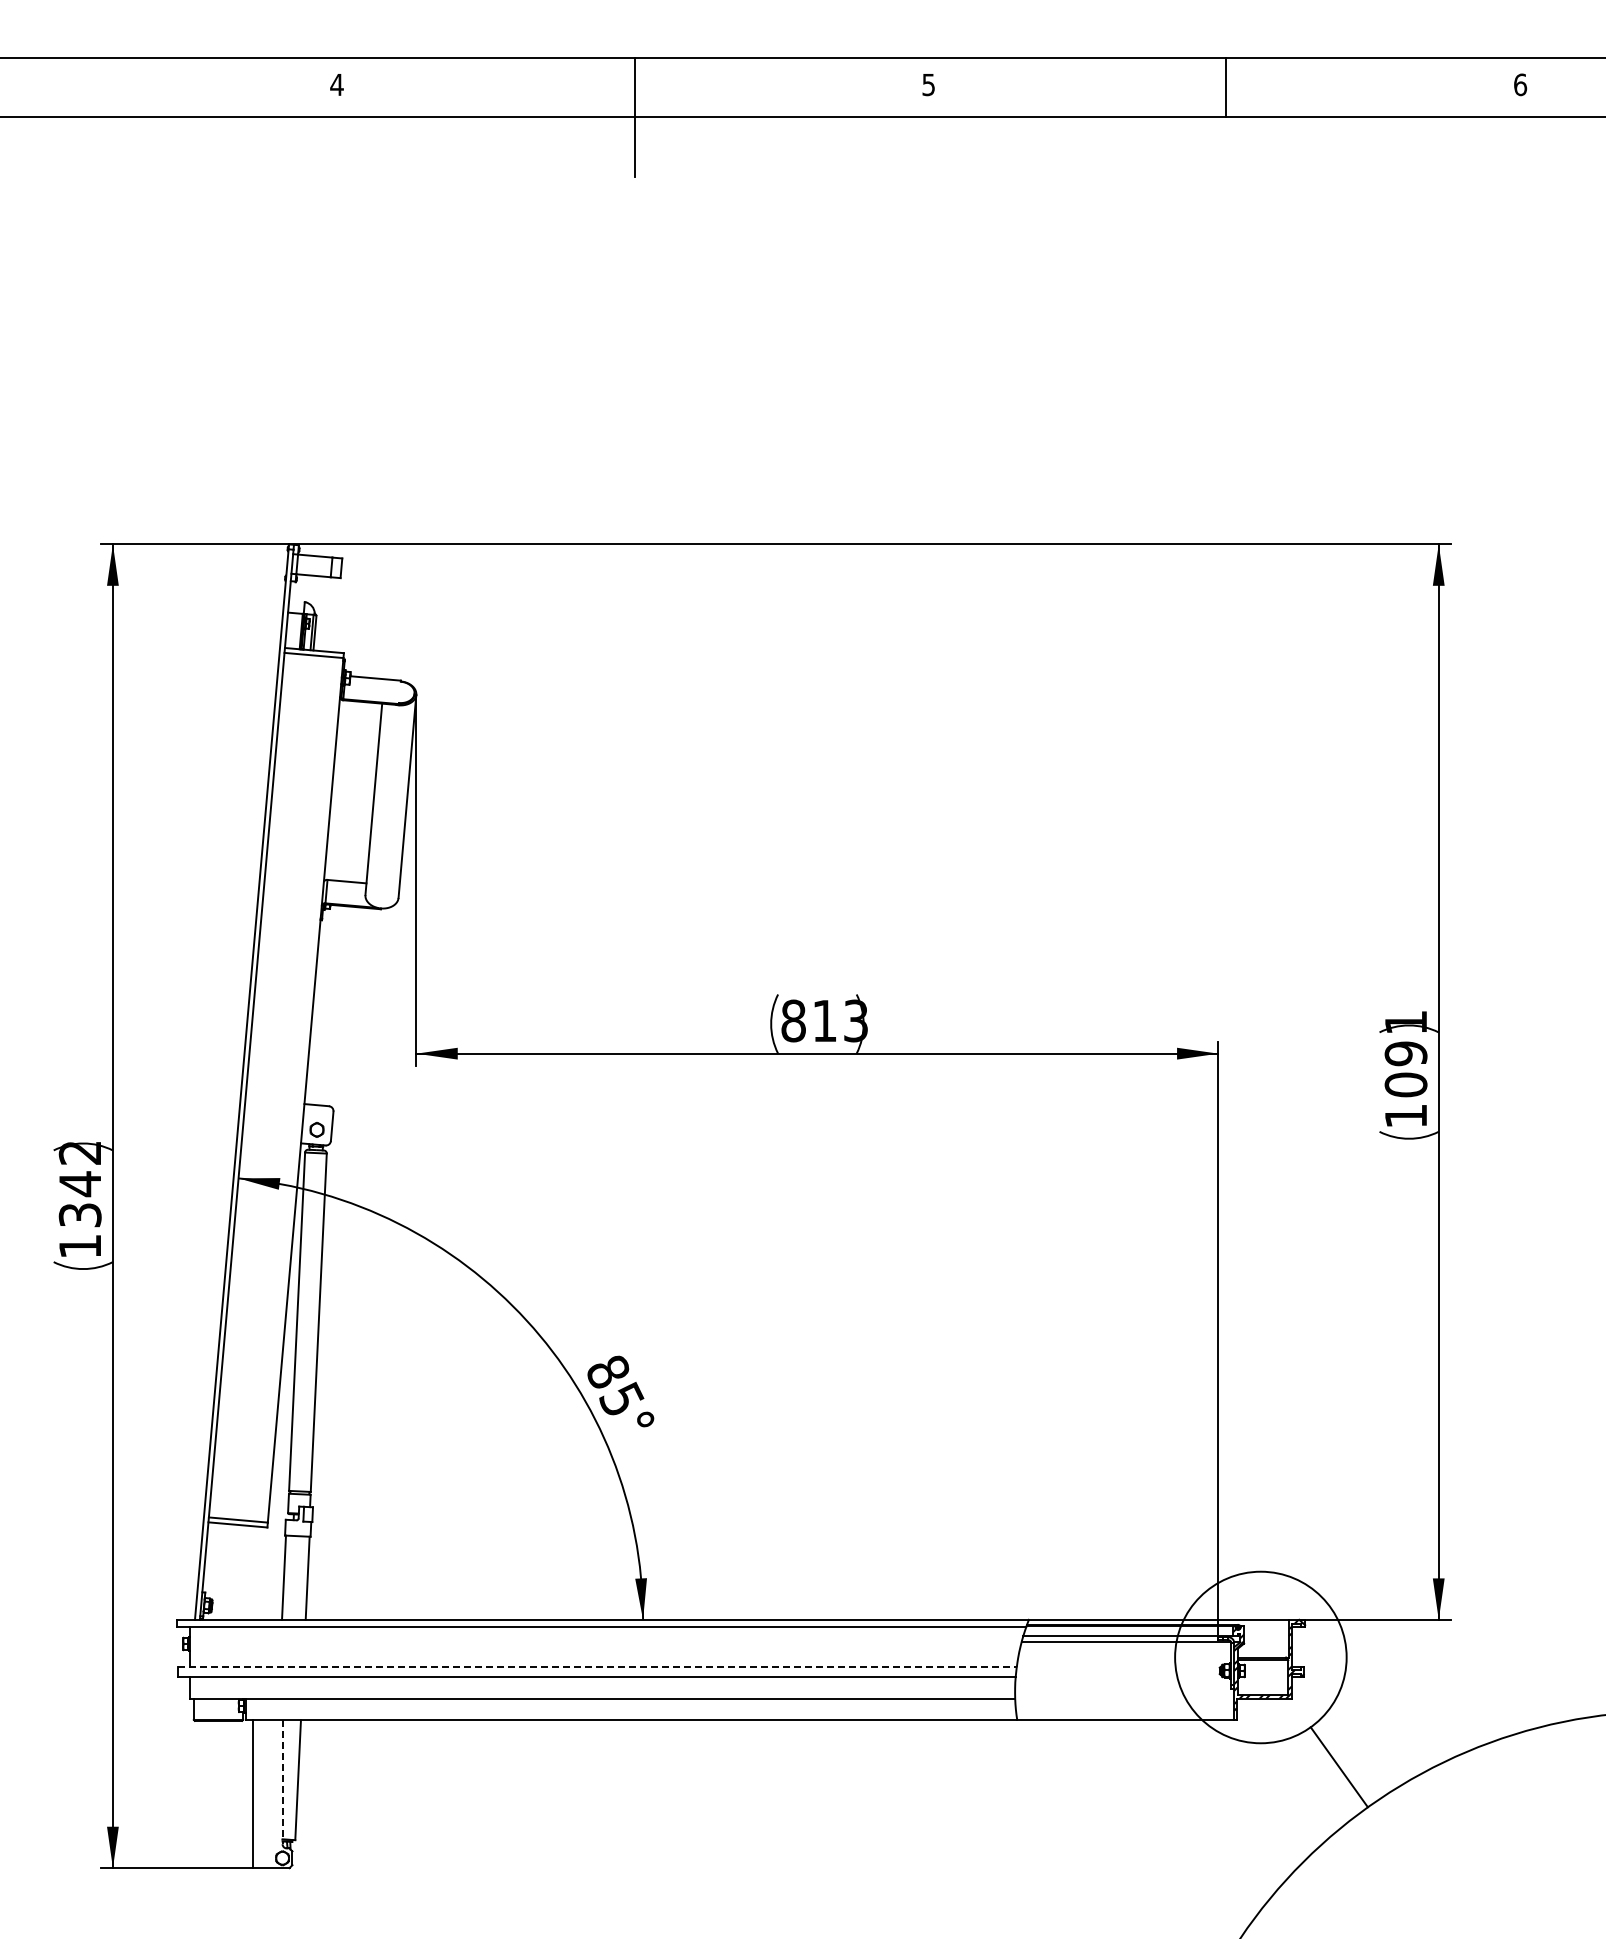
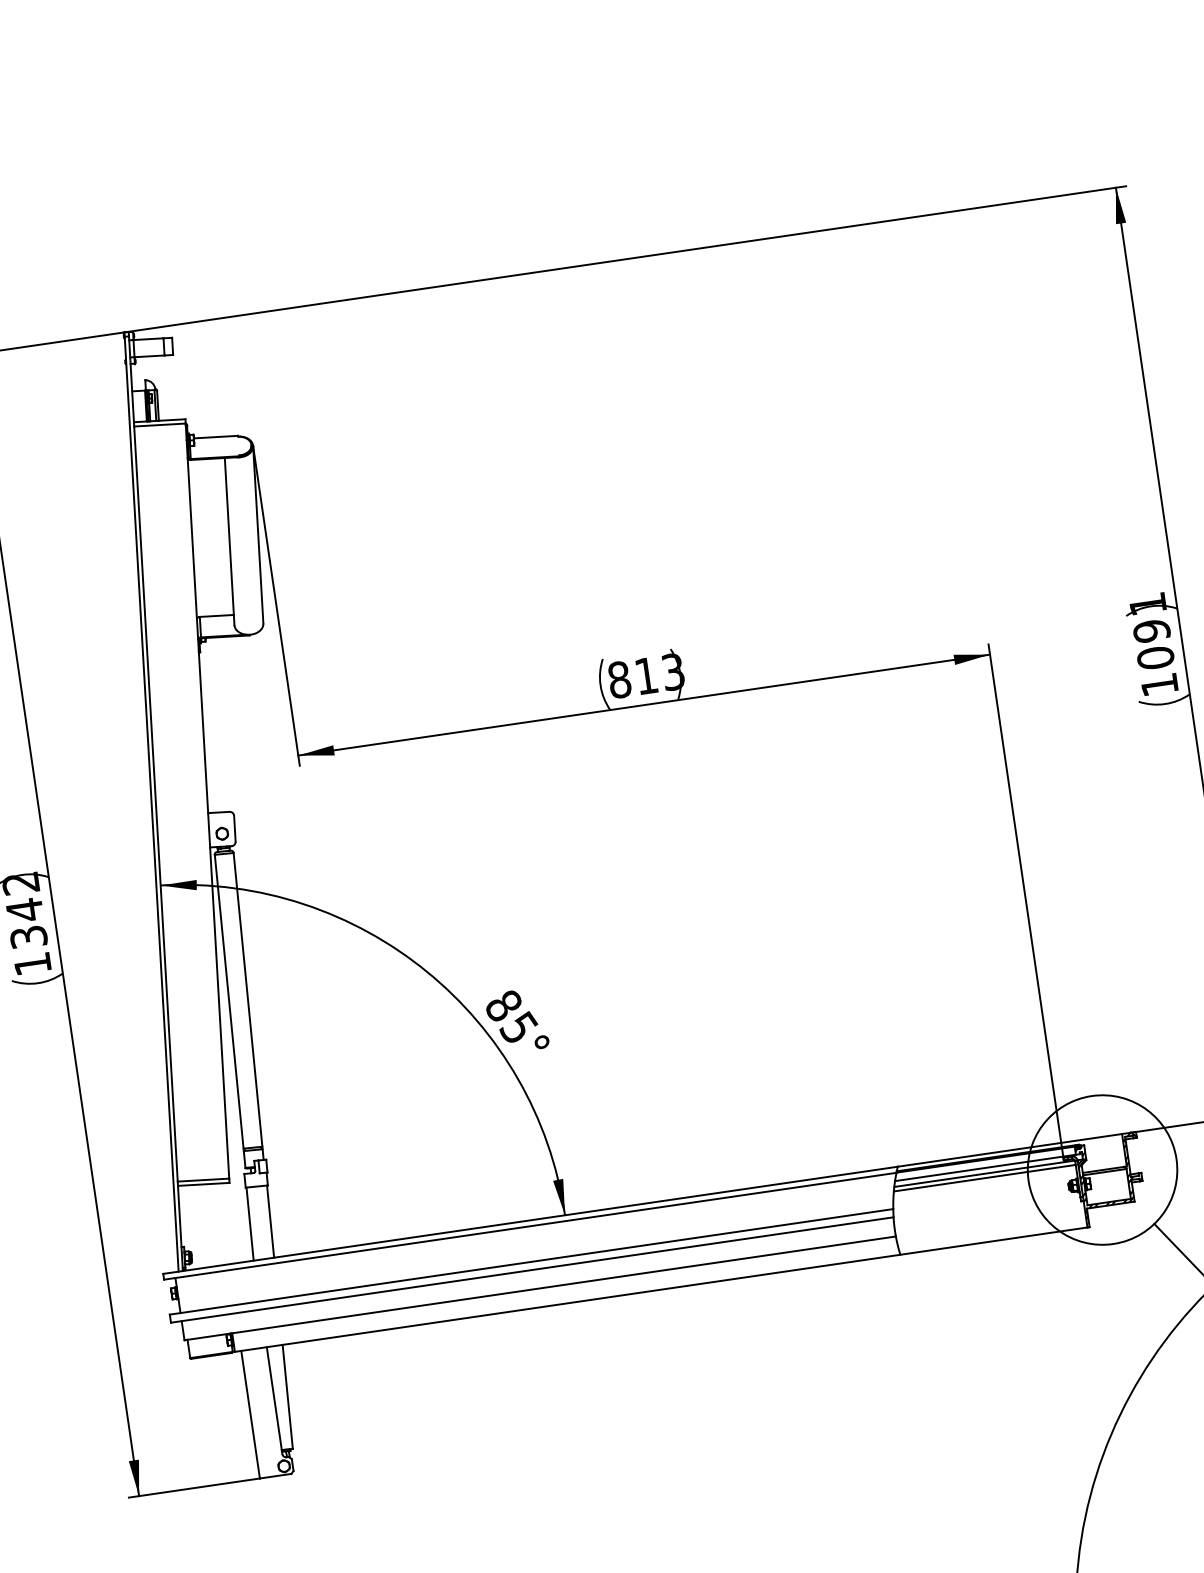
line: (1125, 1647) -> (984, 1178), added
line: (597, 1667) -> (531, 1262), dashed -> solid
line: (282, 1782) -> (274, 1400), dashed -> solid

